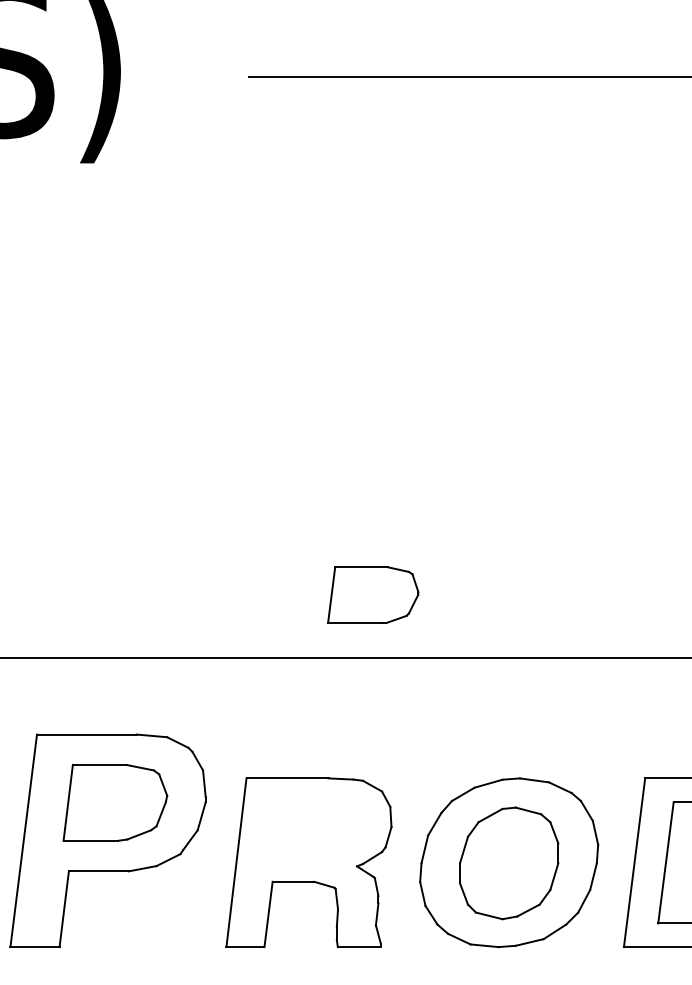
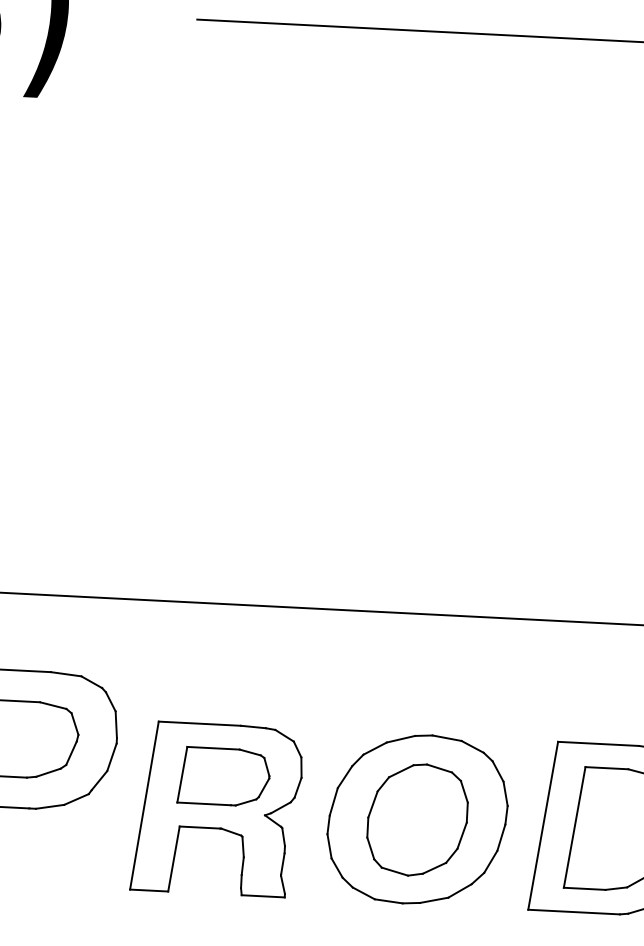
part: (373, 594) -> (224, 776), moved

